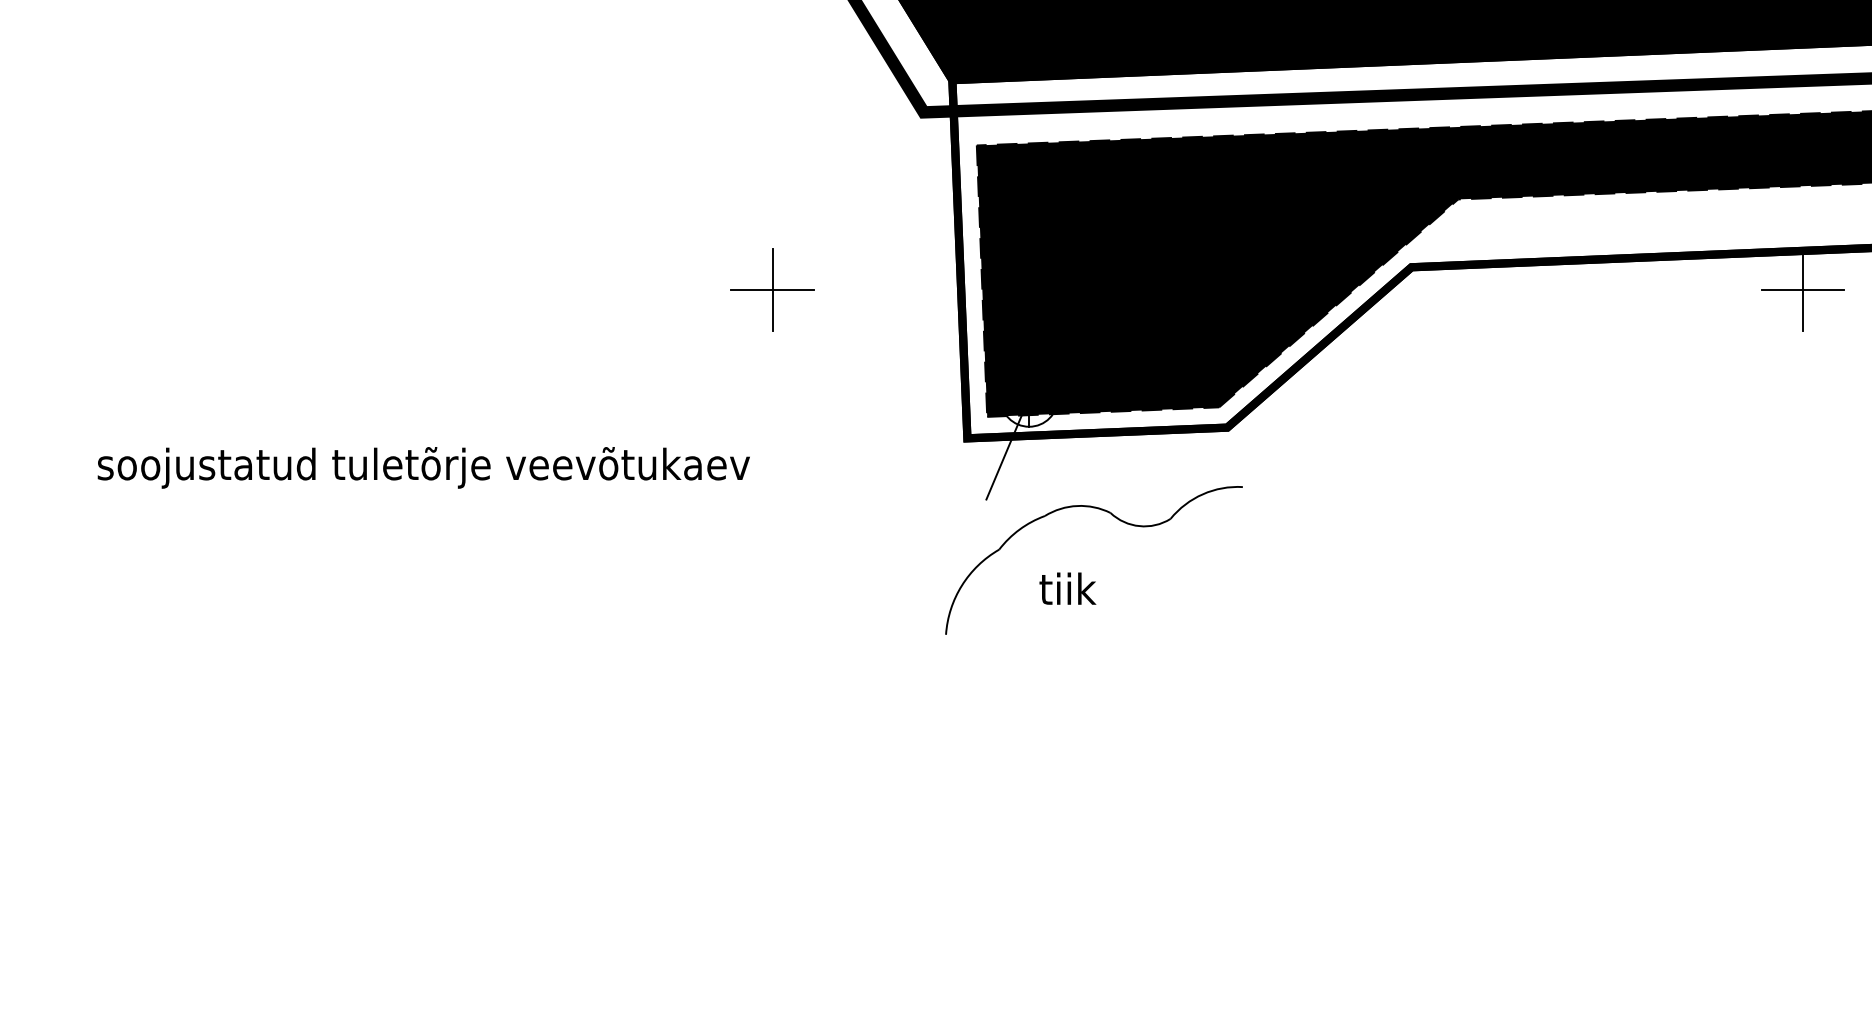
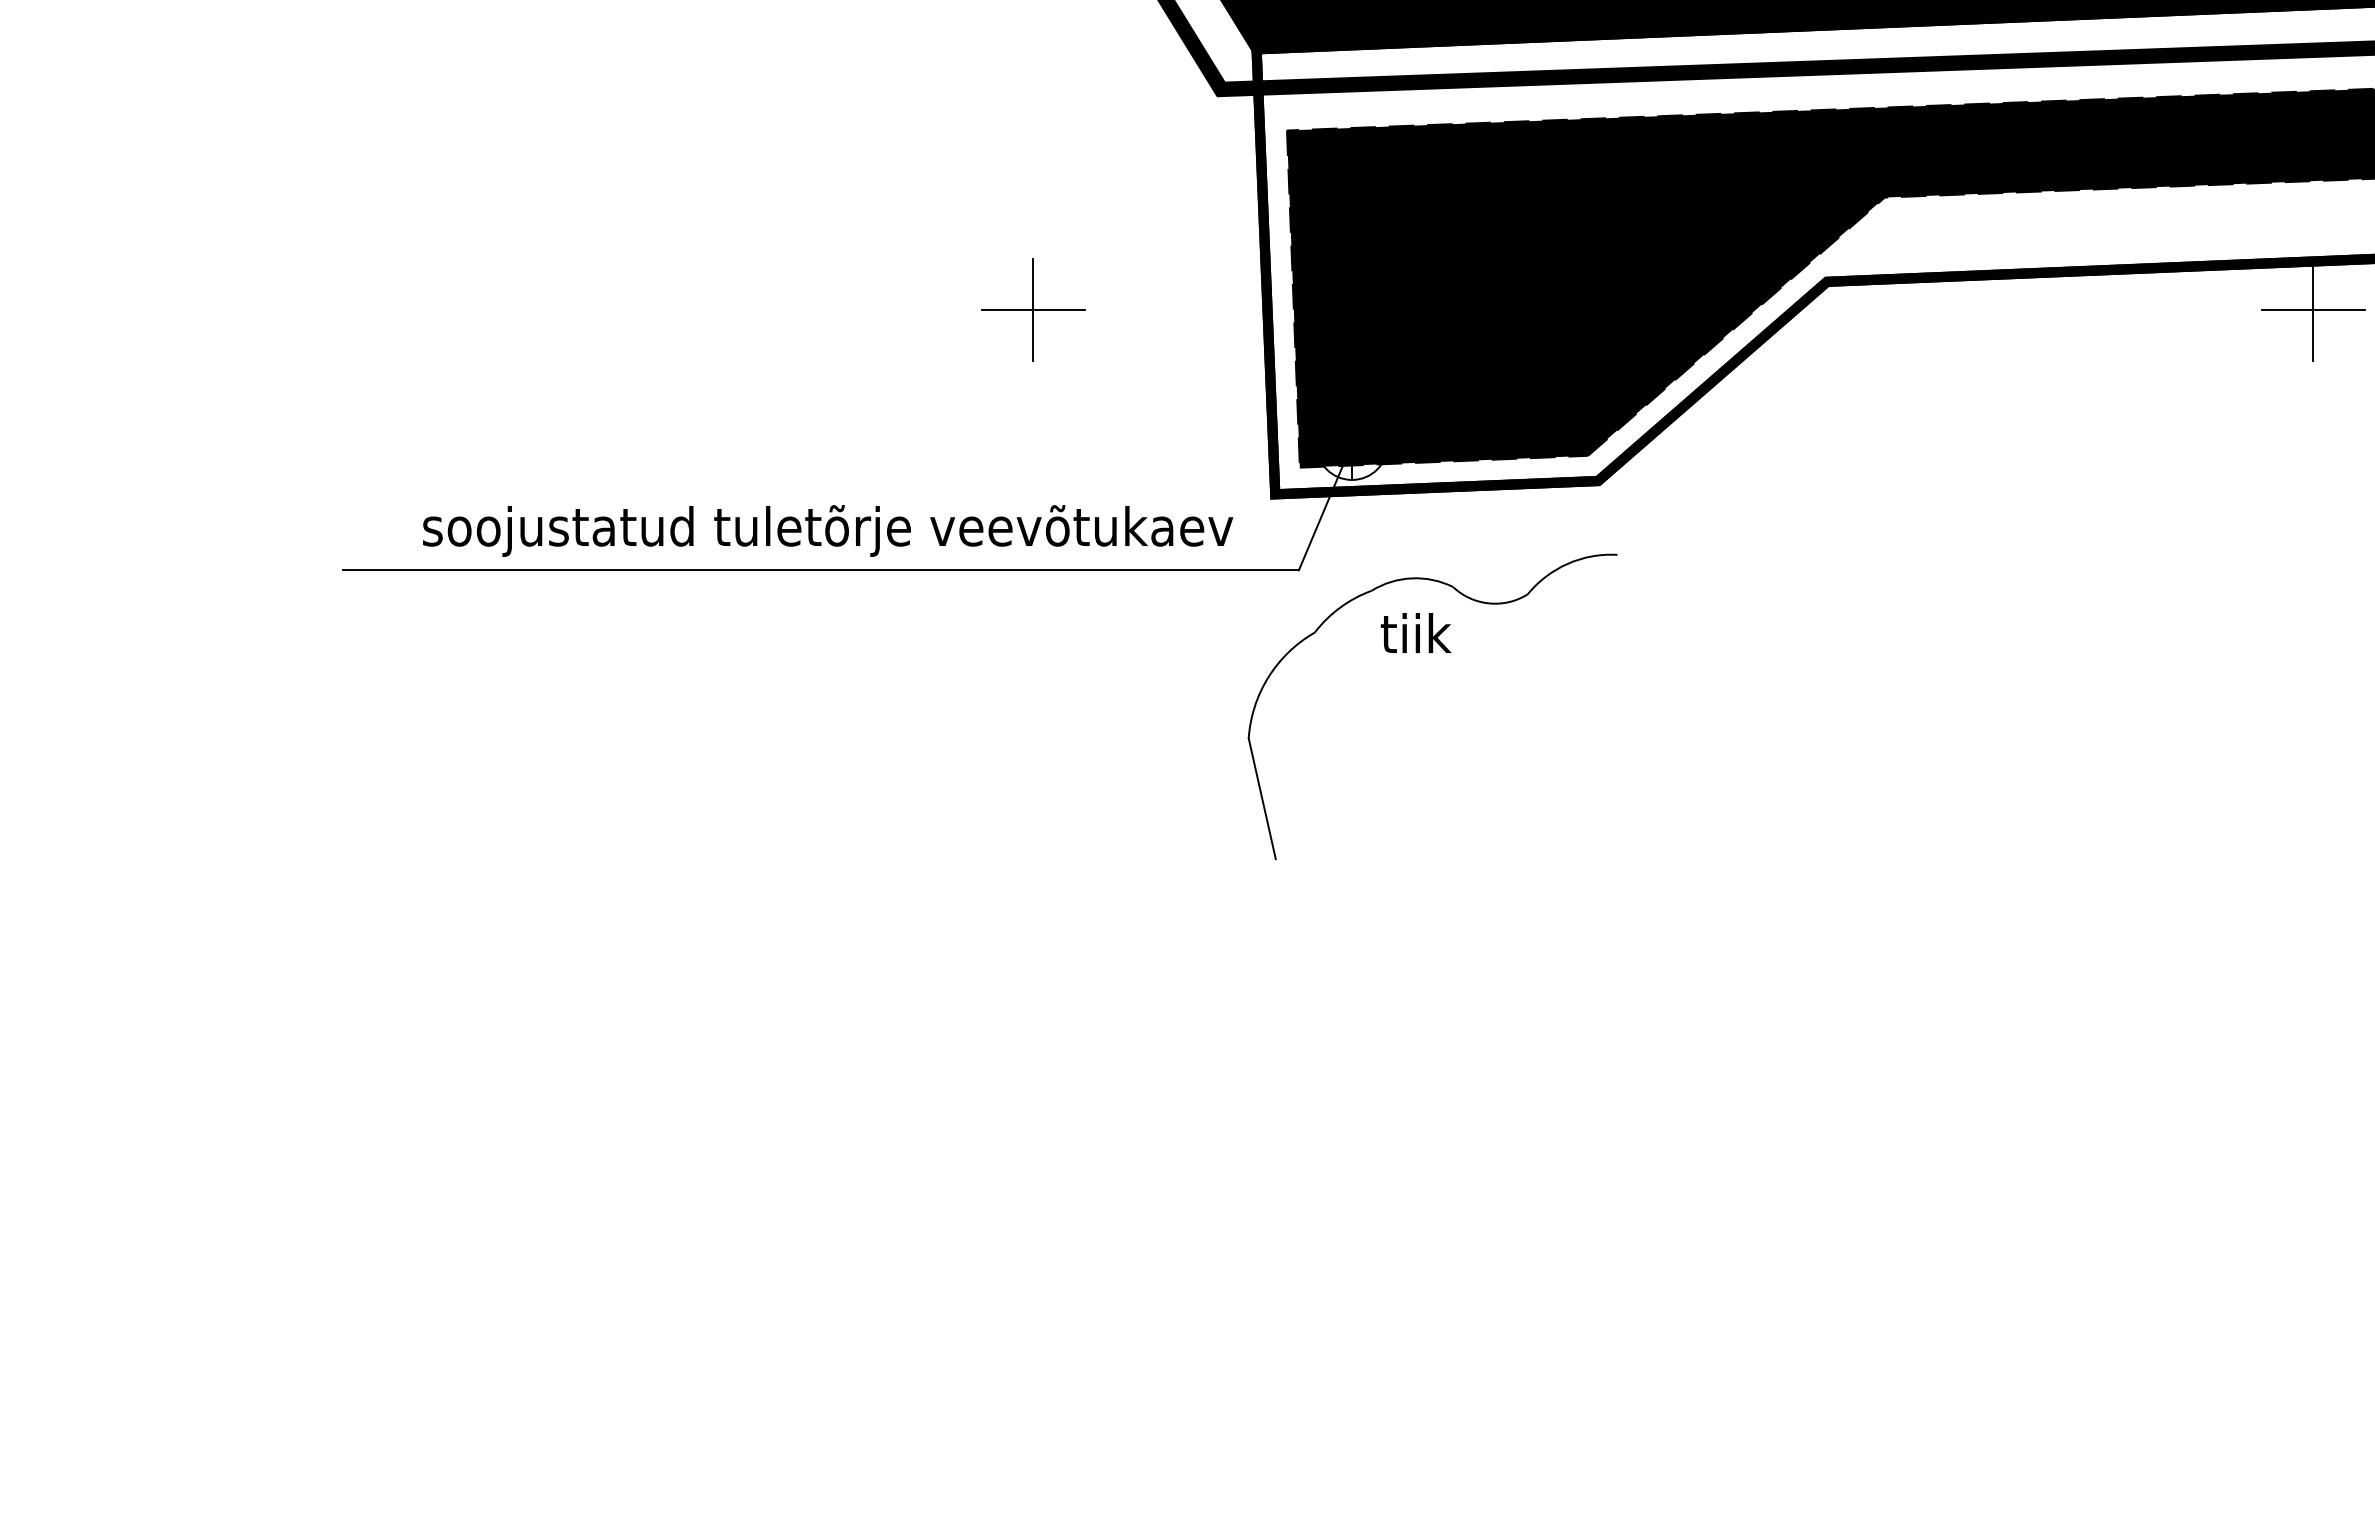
text: (424, 467) -> (828, 530), moved
line: (601, 499) -> (820, 570), added
text: (1067, 588) -> (1415, 632), moved
line: (956, 683) -> (1261, 798), added

